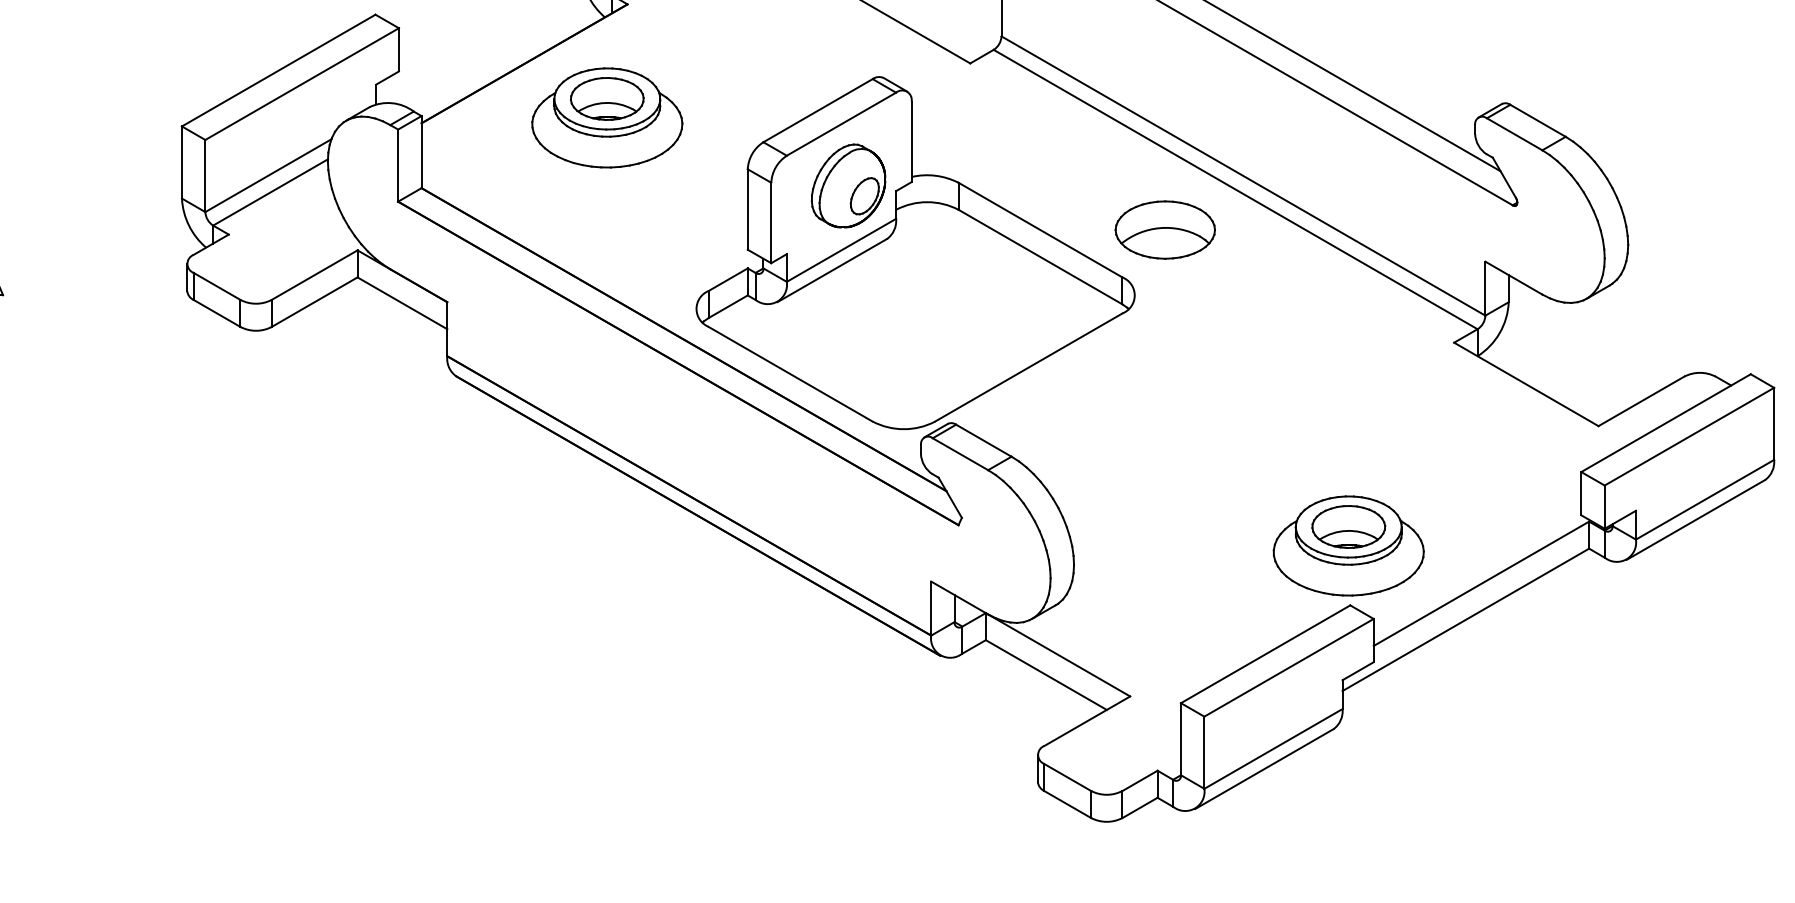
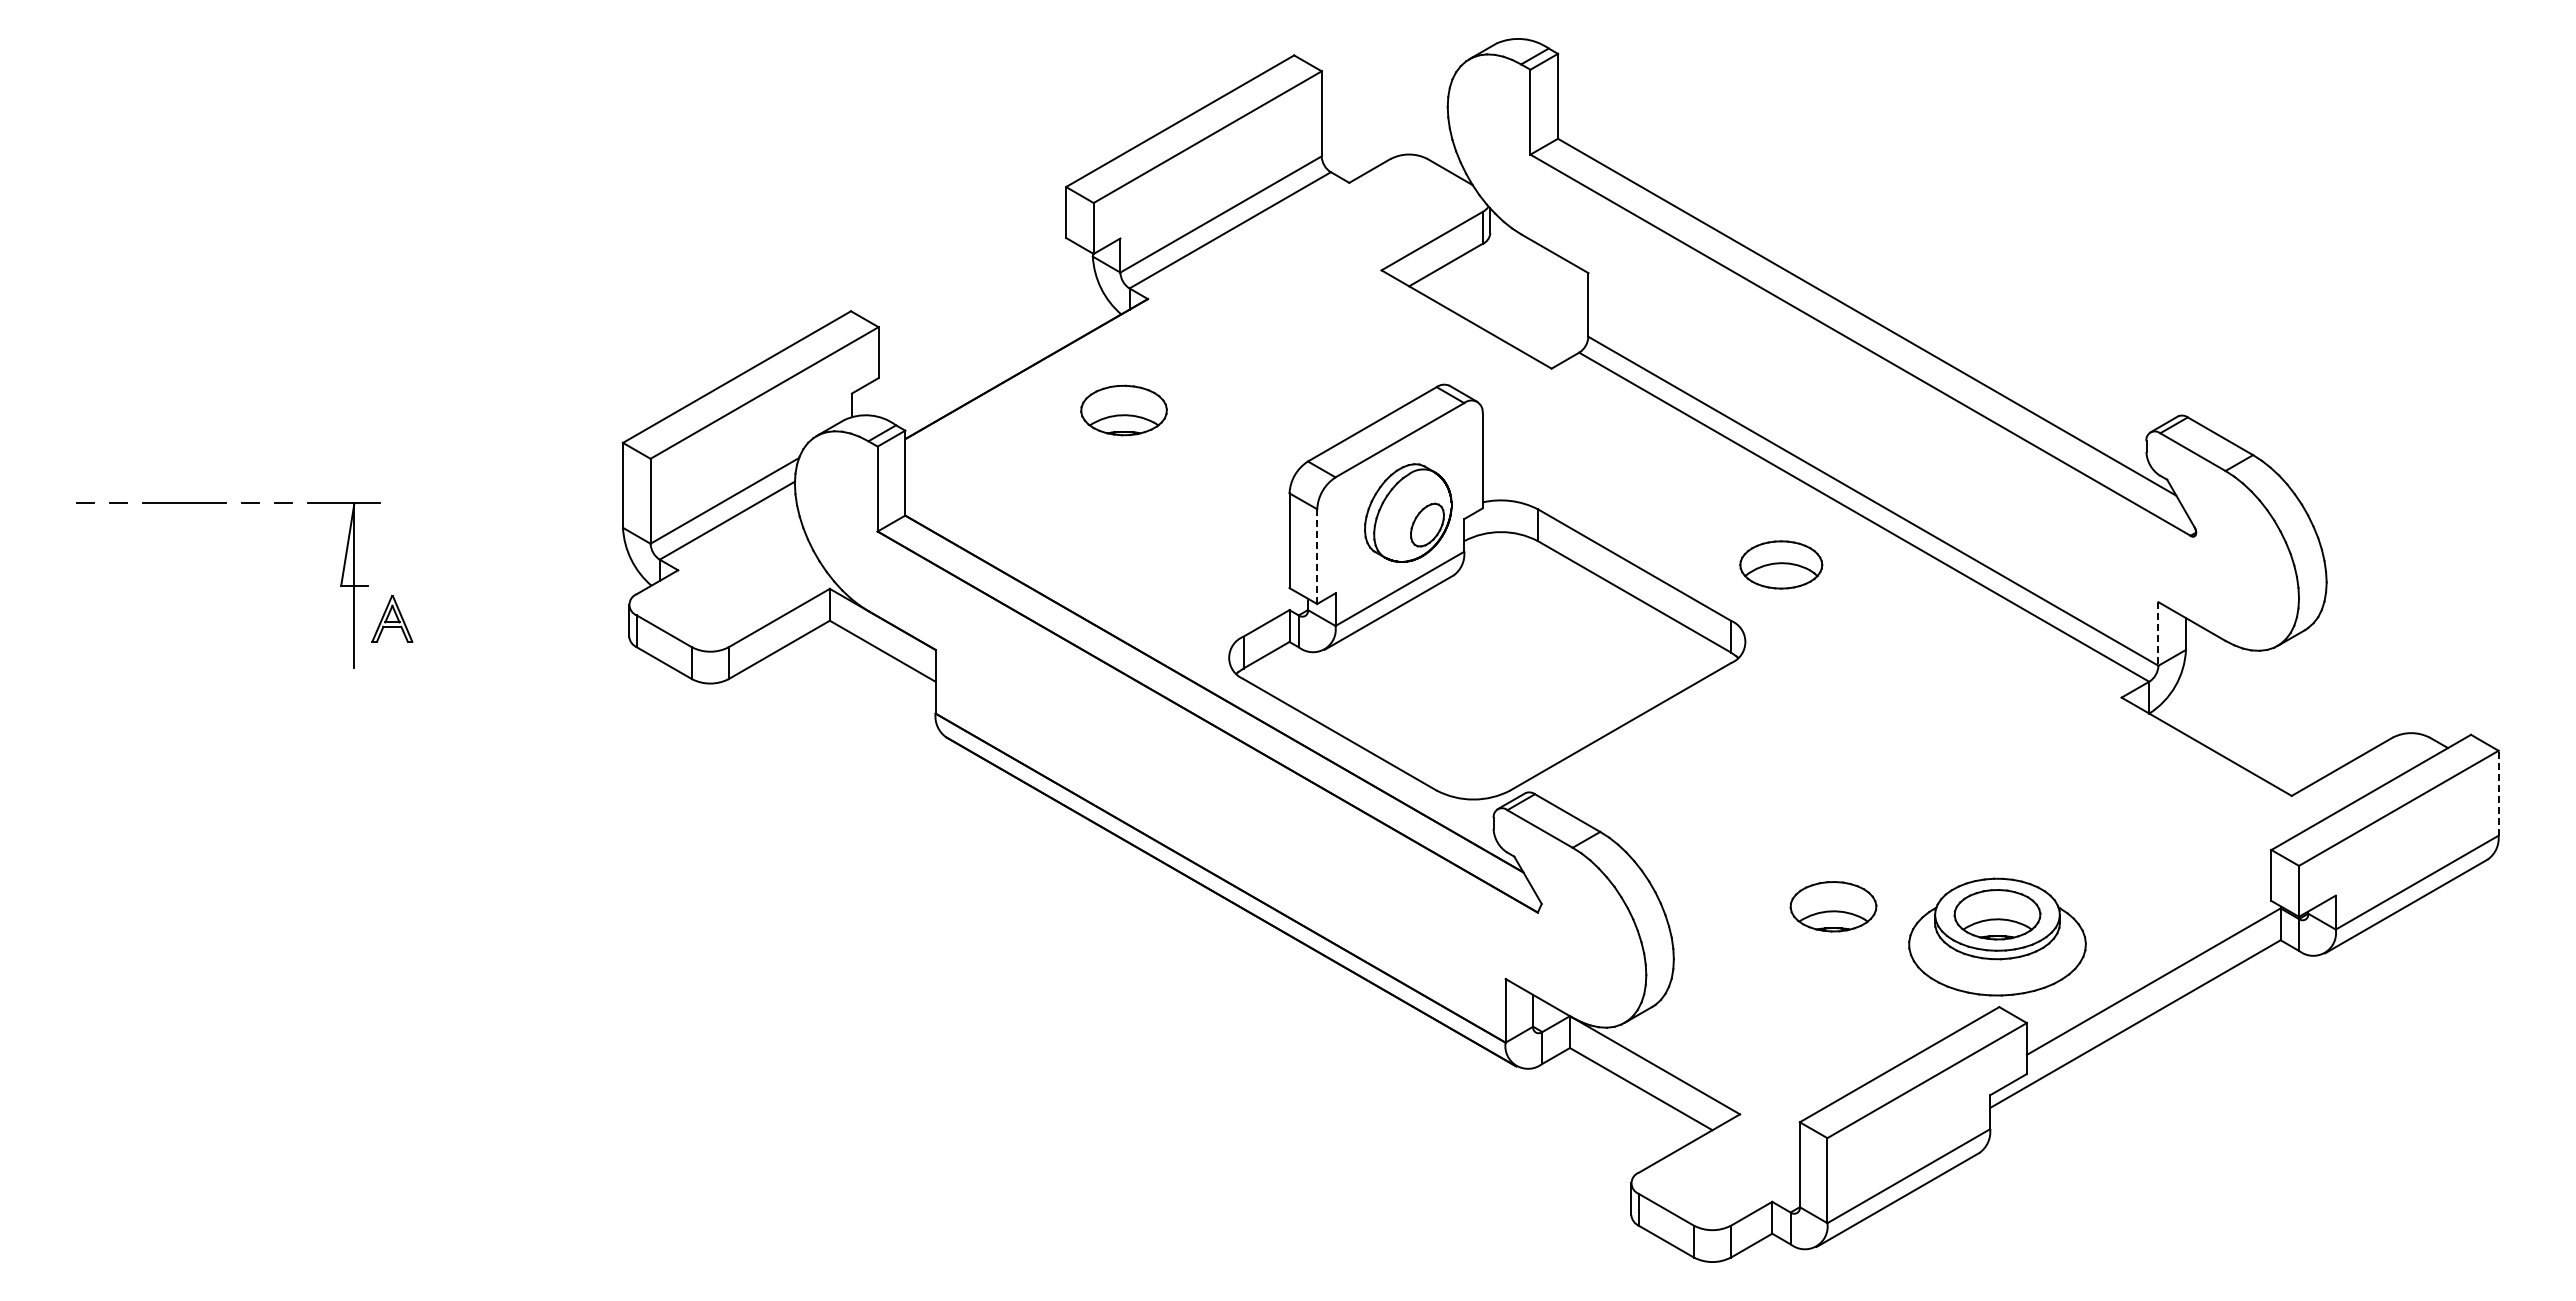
part: (606, 117) -> (1123, 432), removed
line: (771, 223) -> (1317, 557), solid -> dashed
part: (1164, 229) -> (1780, 564), size x0.7
line: (1485, 288) -> (2158, 633), solid -> dashed
line: (1774, 423) -> (2498, 792), solid -> dashed
part: (1209, 520) -> (1833, 906), added

